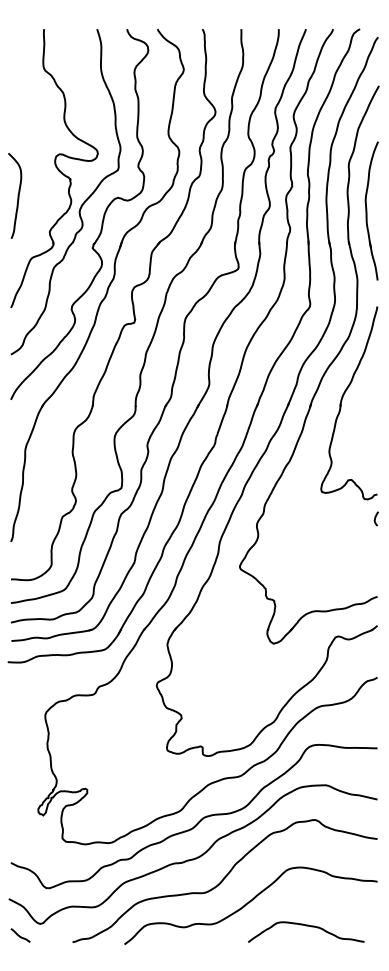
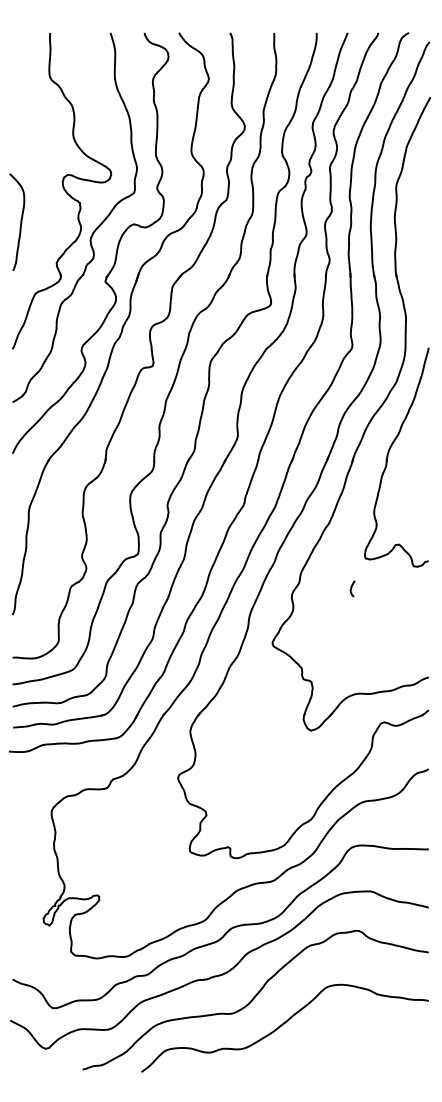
part: (371, 210) -> (421, 238), removed
curve: (375, 518) -> (351, 588), moved
curve: (306, 926) -> (348, 1051), removed
curve: (20, 935) -> (23, 1061), removed

